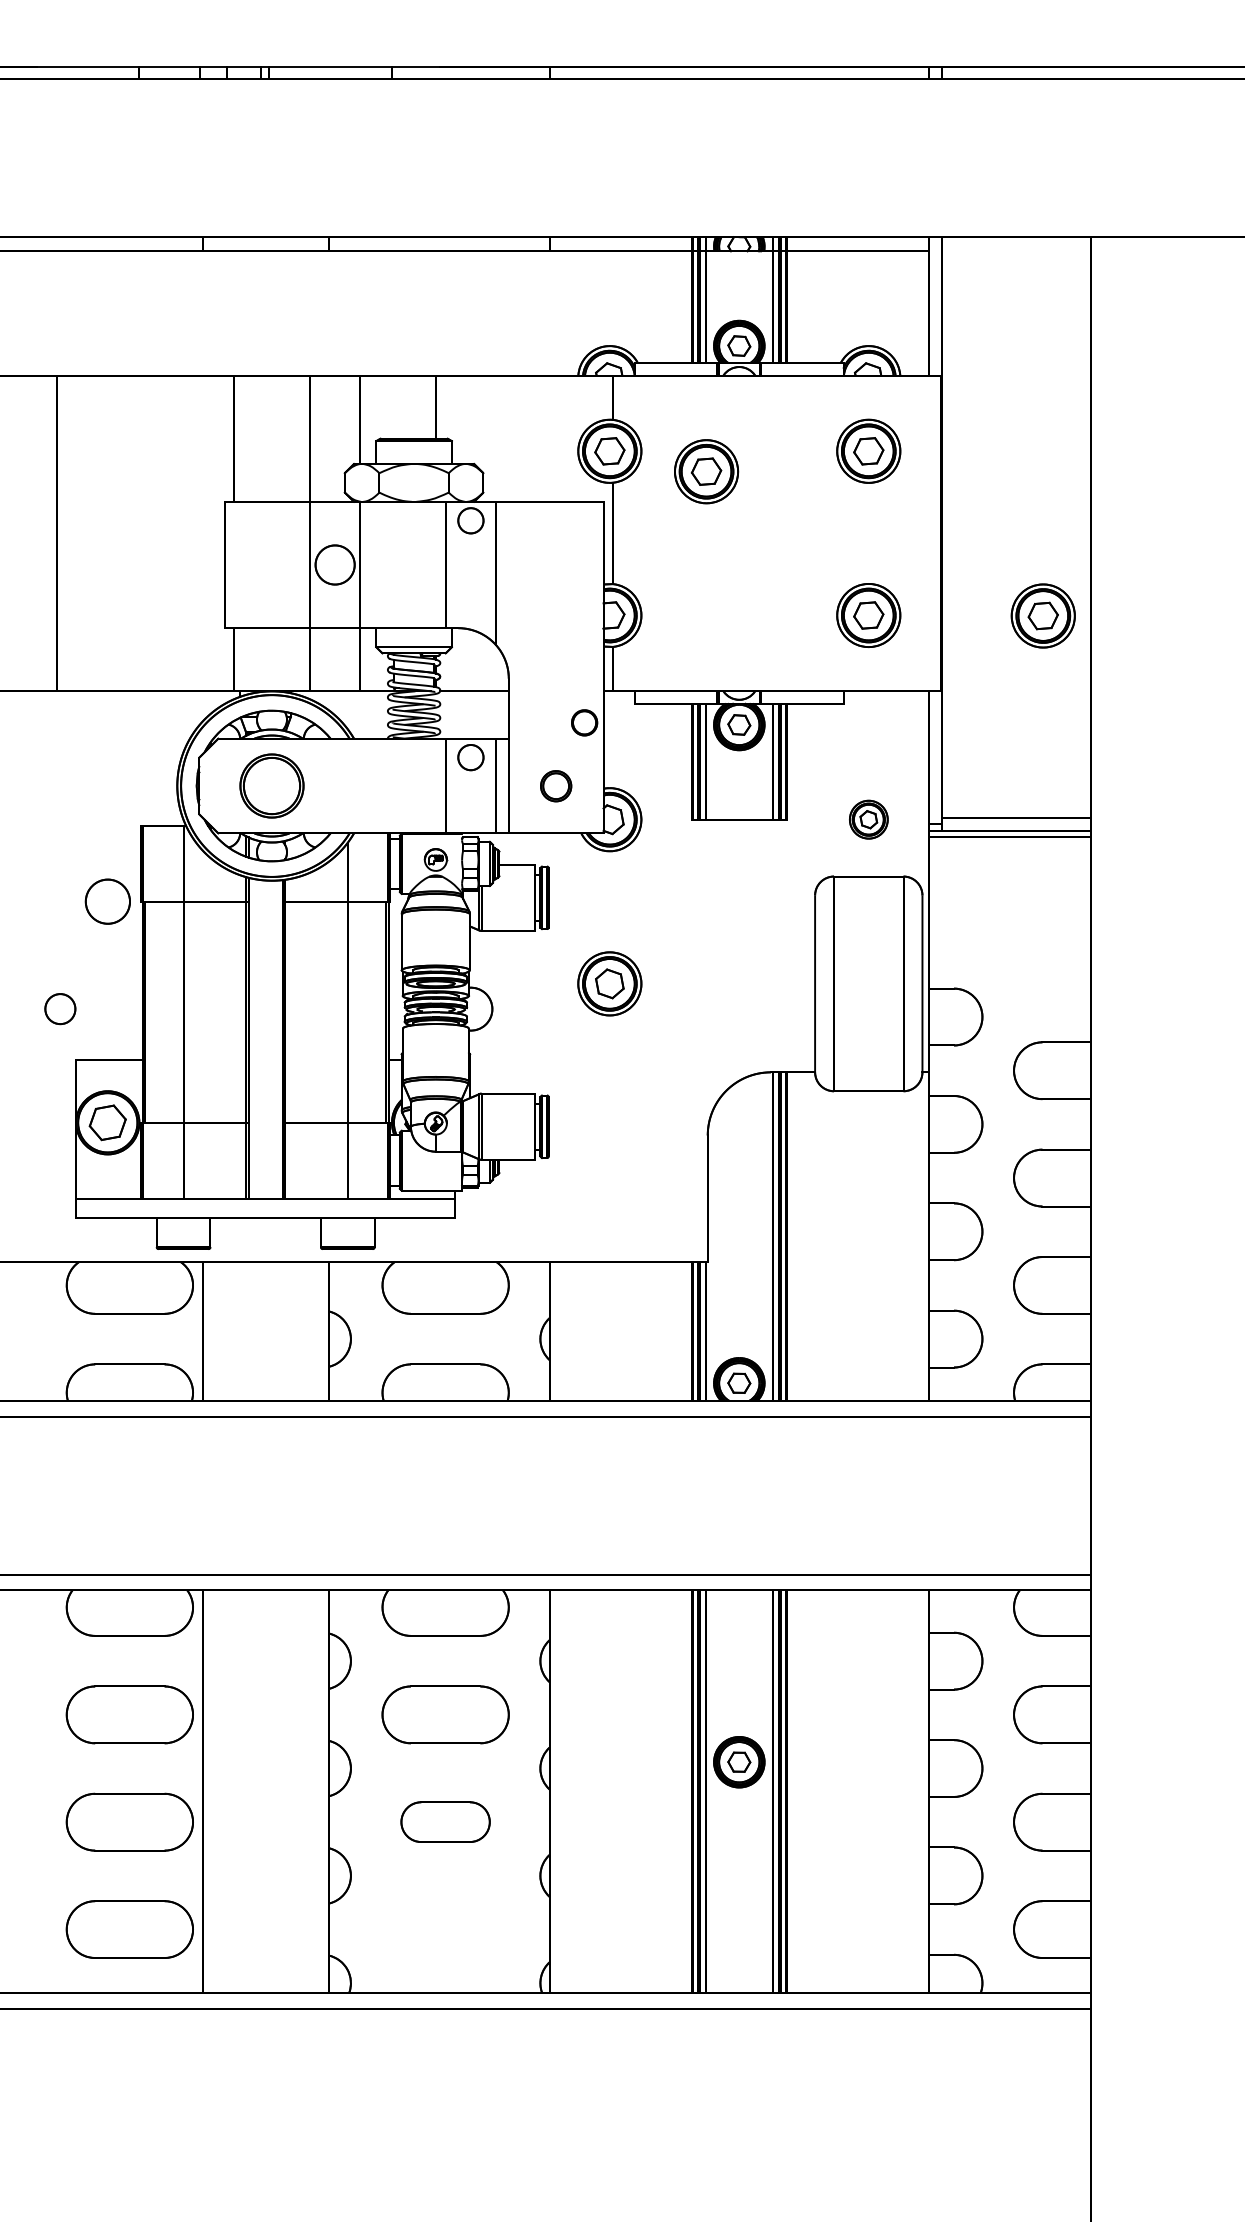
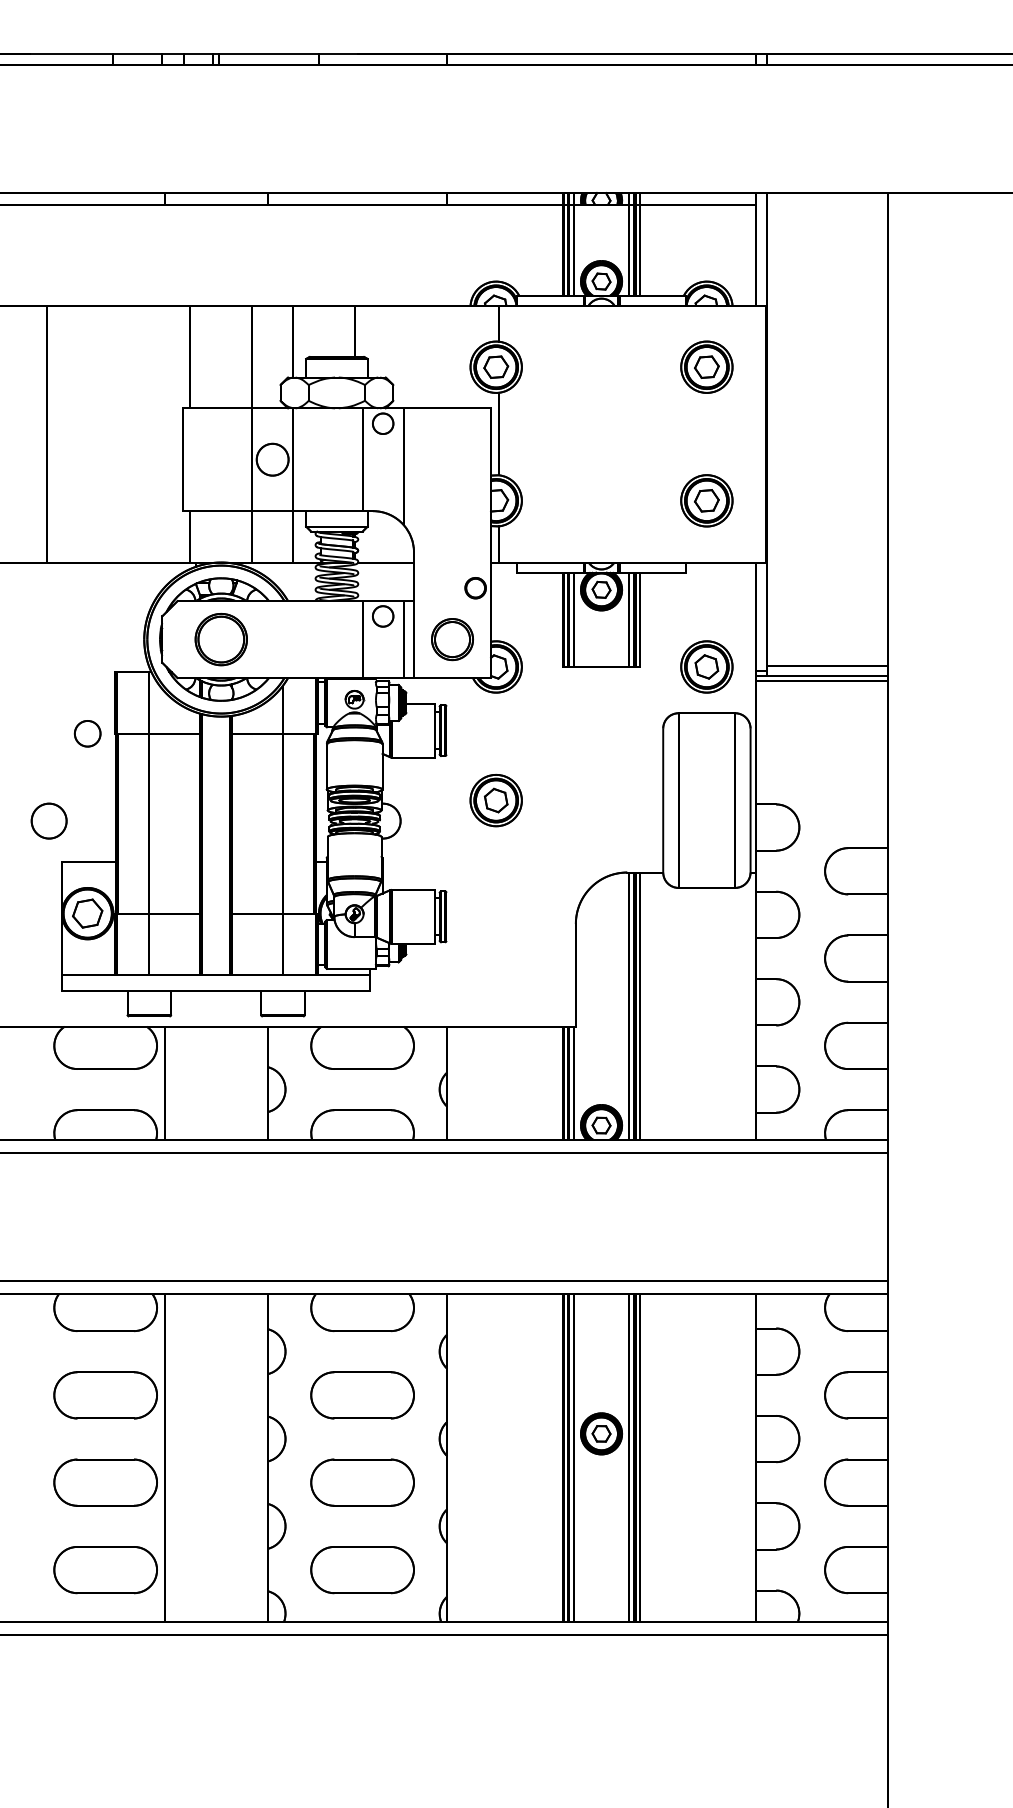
part: (706, 471) -> (574, 383), removed
part: (1042, 615) -> (848, 500), removed
part: (556, 785) -> (452, 639), size x1.67
part: (868, 819) -> (706, 666), size x1.67
part: (107, 901) -> (87, 733), size x0.71
part: (59, 1008) -> (48, 820), size x1.43
part: (445, 1821) -> (362, 1482), size x1.43
part: (445, 1930) -> (362, 1570), added

